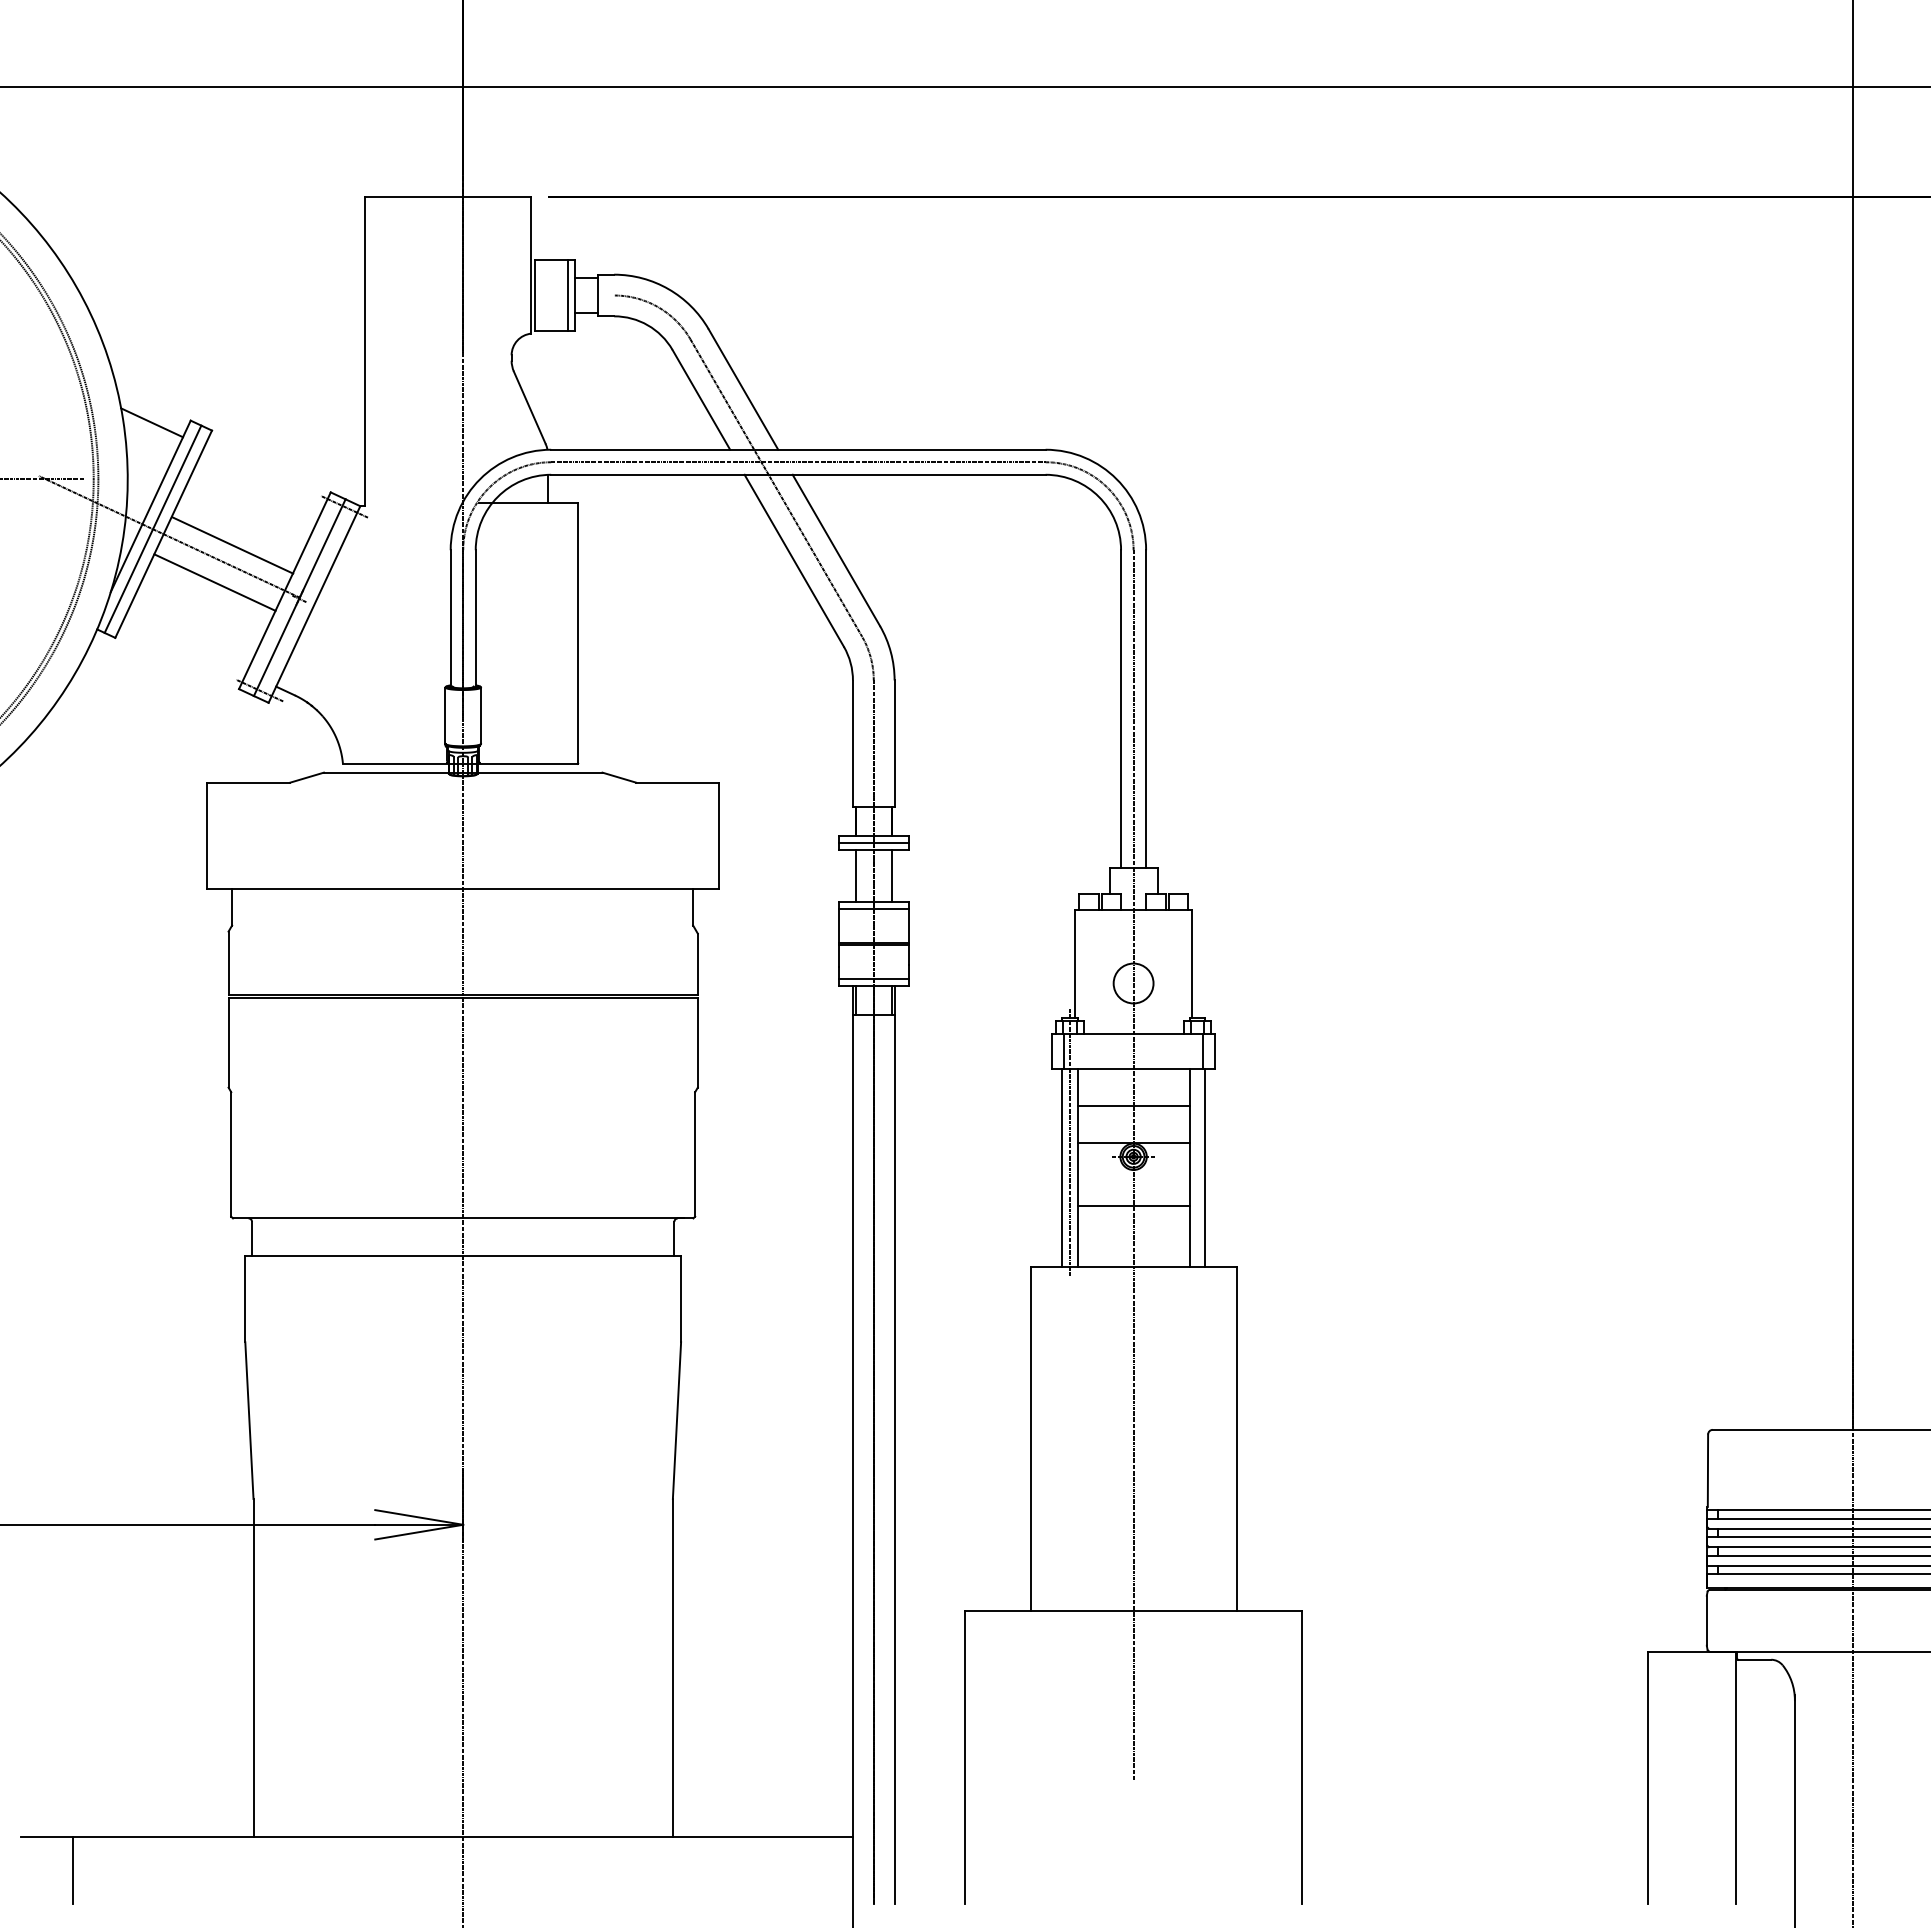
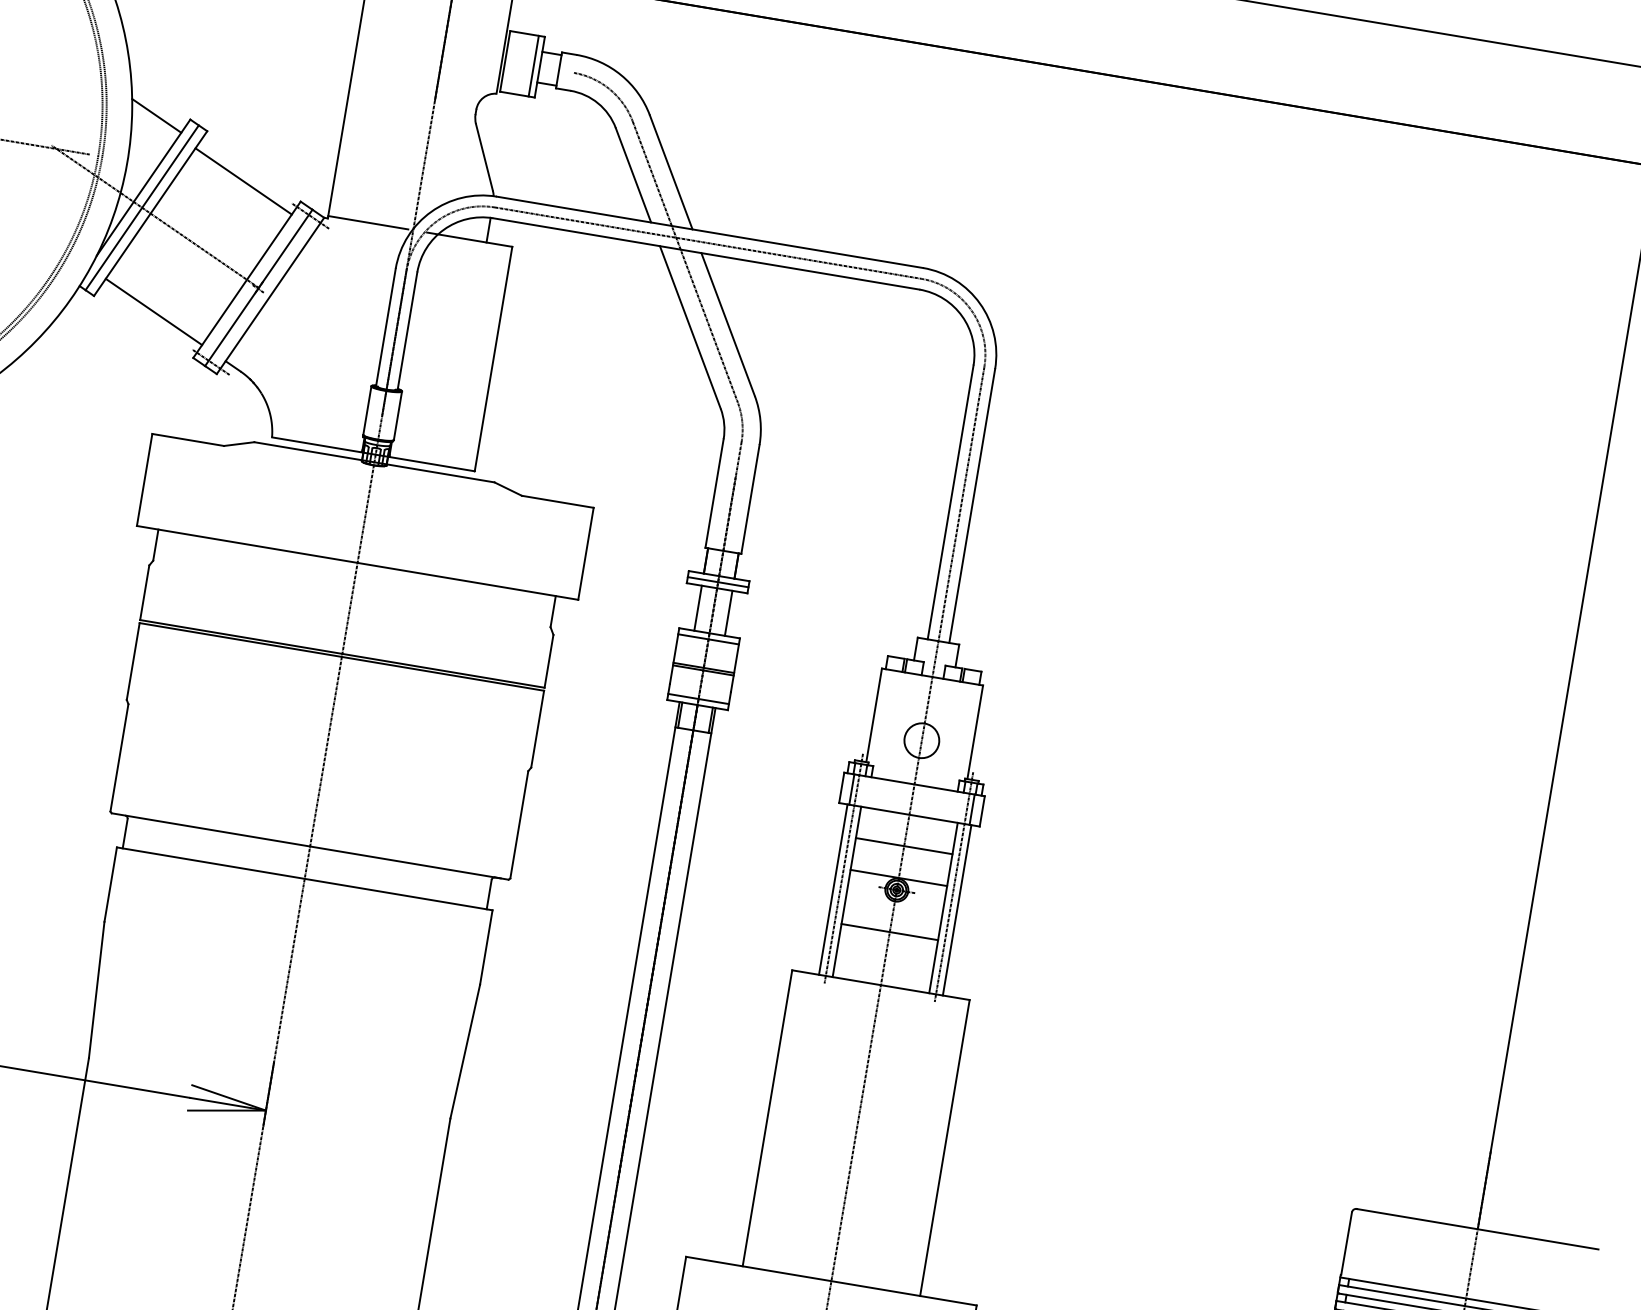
line: (410, 503) -> (367, 222), added
line: (232, 545) -> (243, 181), moved
line: (214, 582) -> (153, 311), moved
line: (1197, 1142) -> (953, 886), added

